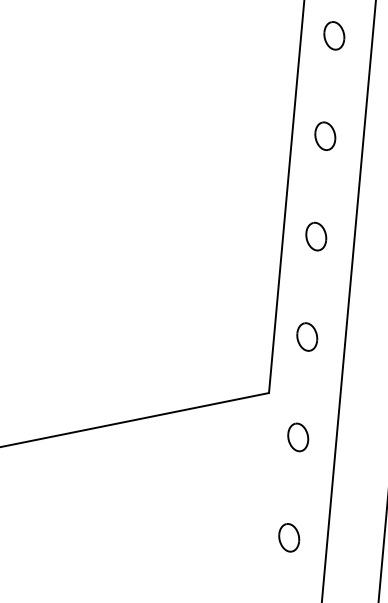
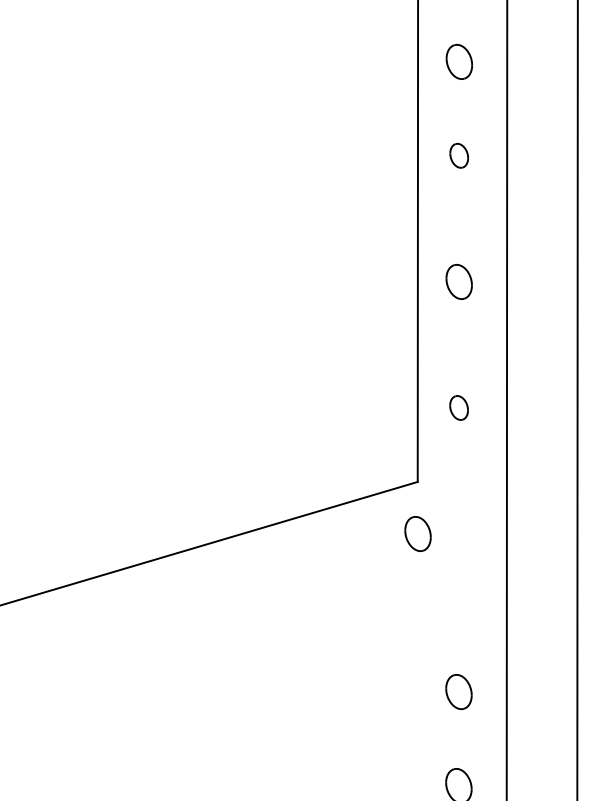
part: (334, 35) -> (459, 61), moved
part: (324, 135) -> (458, 155), size x0.7
part: (306, 336) -> (458, 407), size x0.7
part: (297, 437) -> (417, 533), moved
part: (288, 537) -> (458, 691), moved

